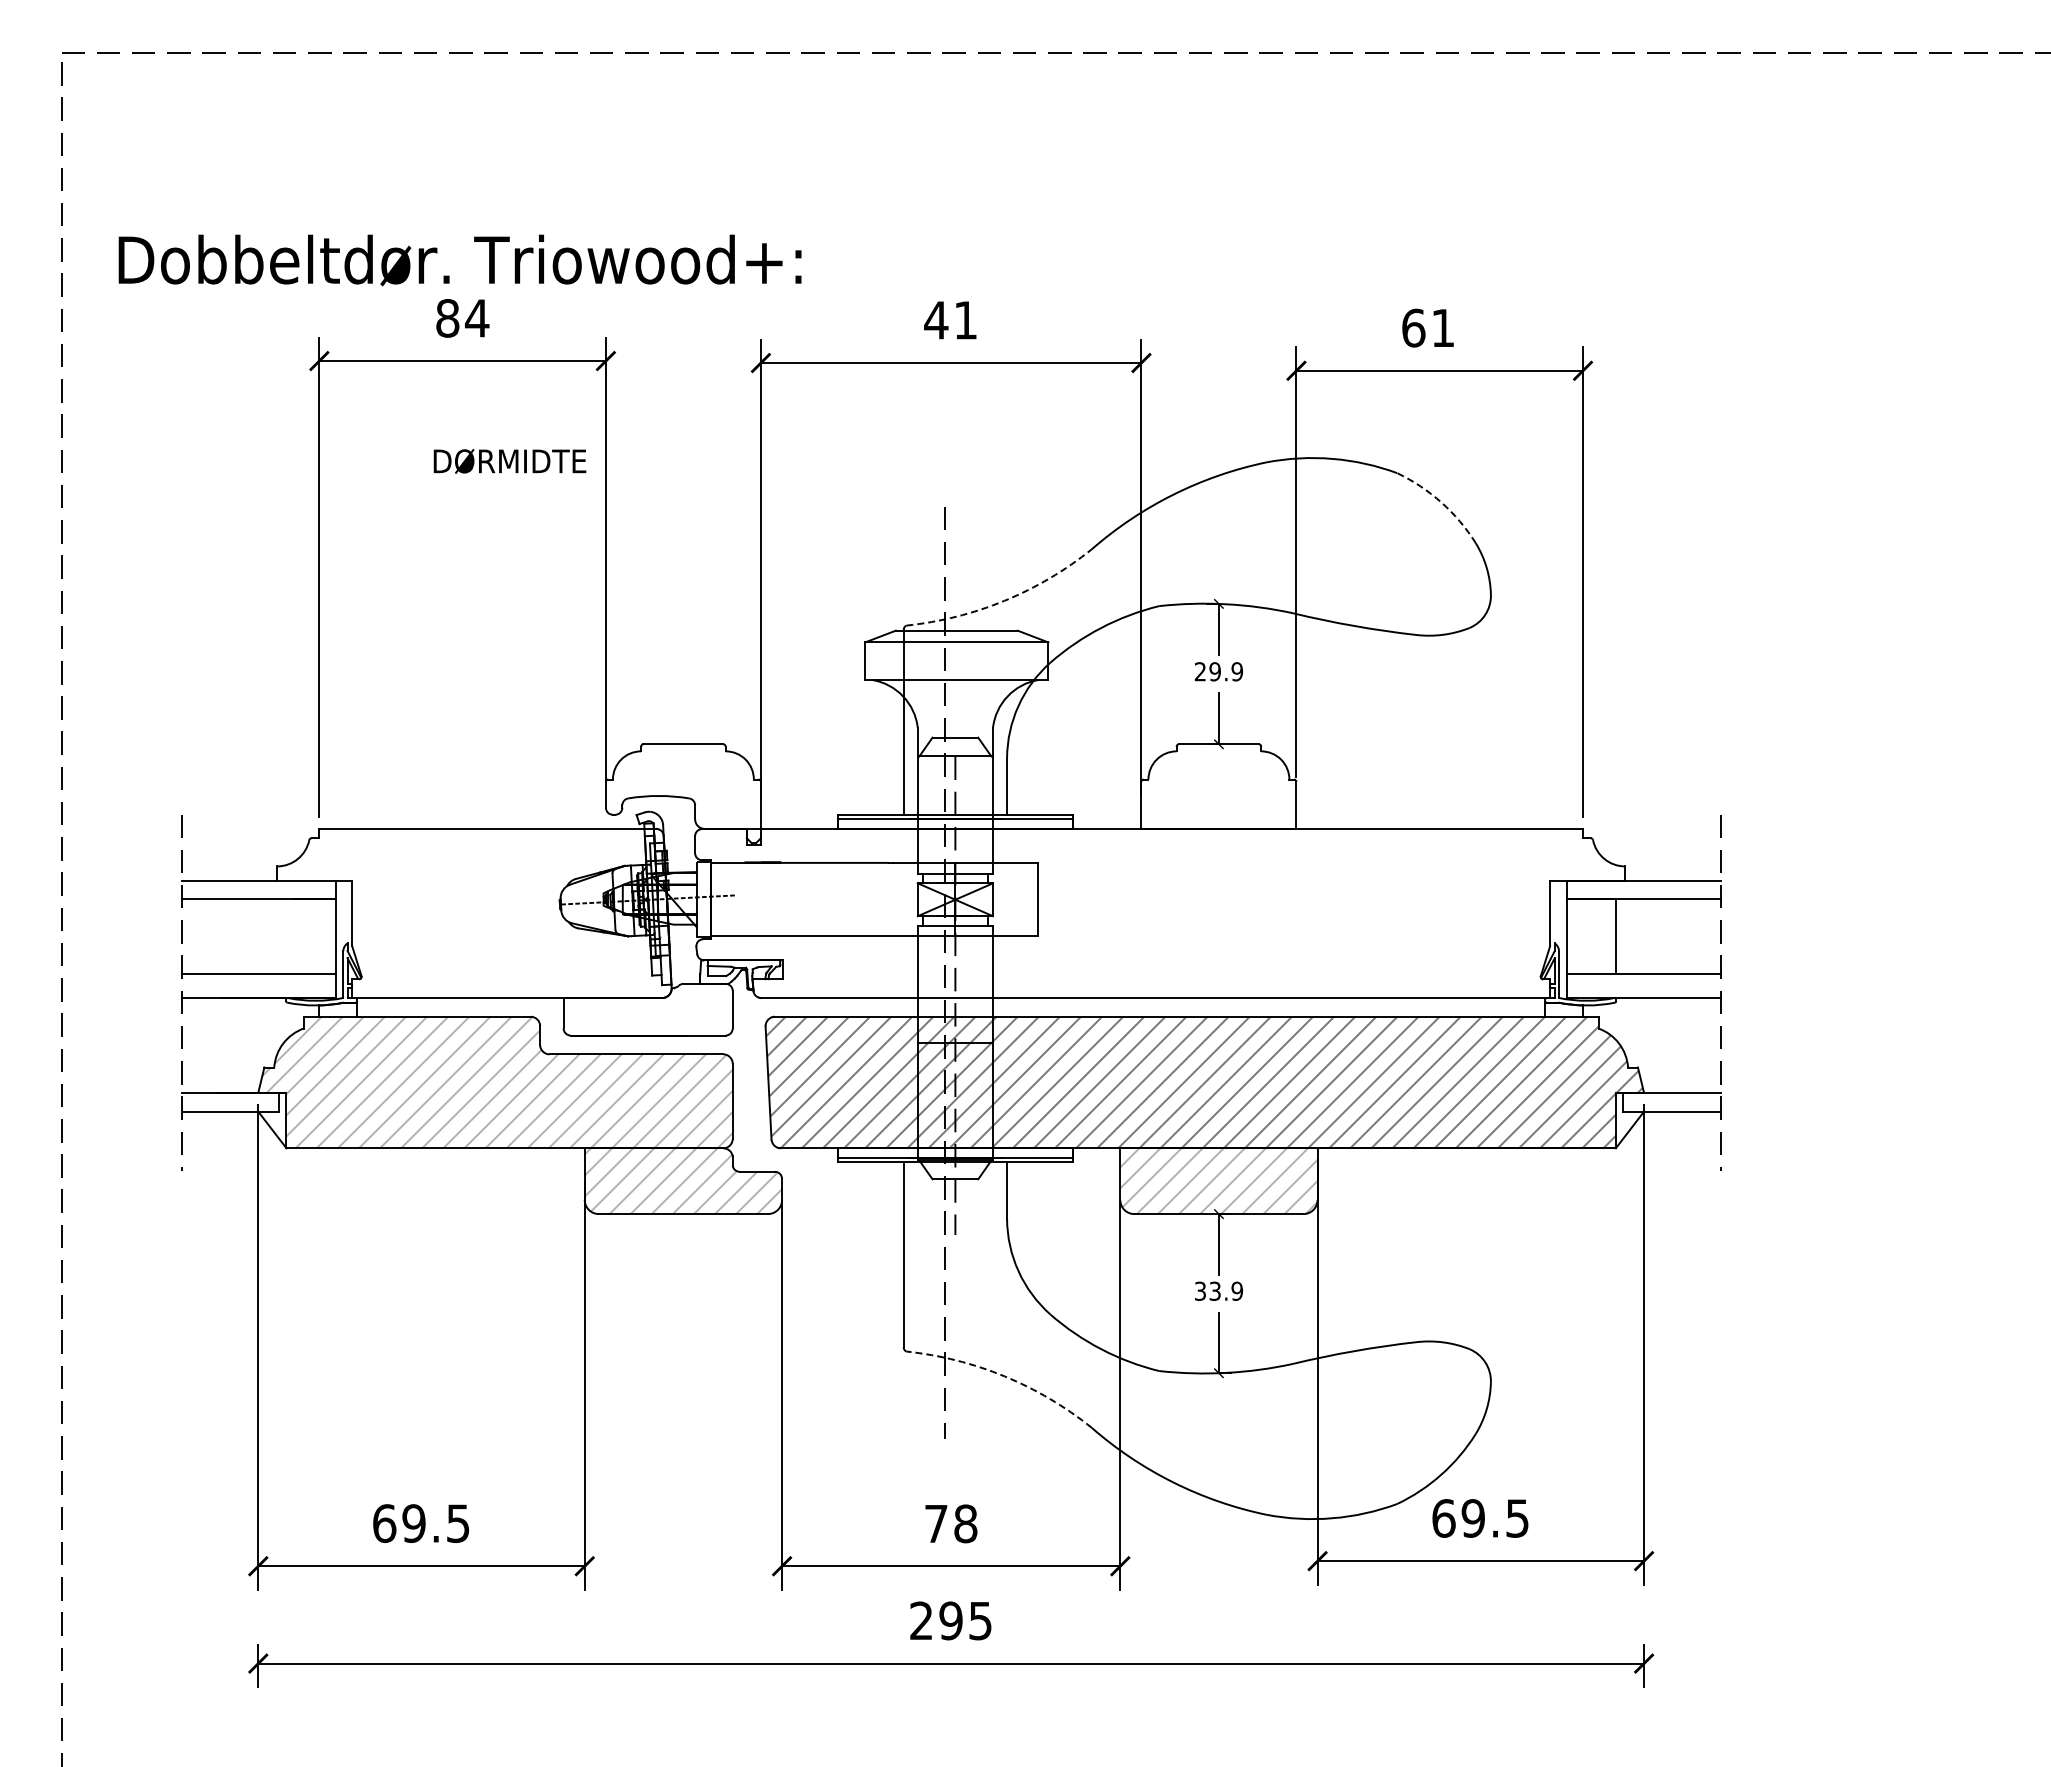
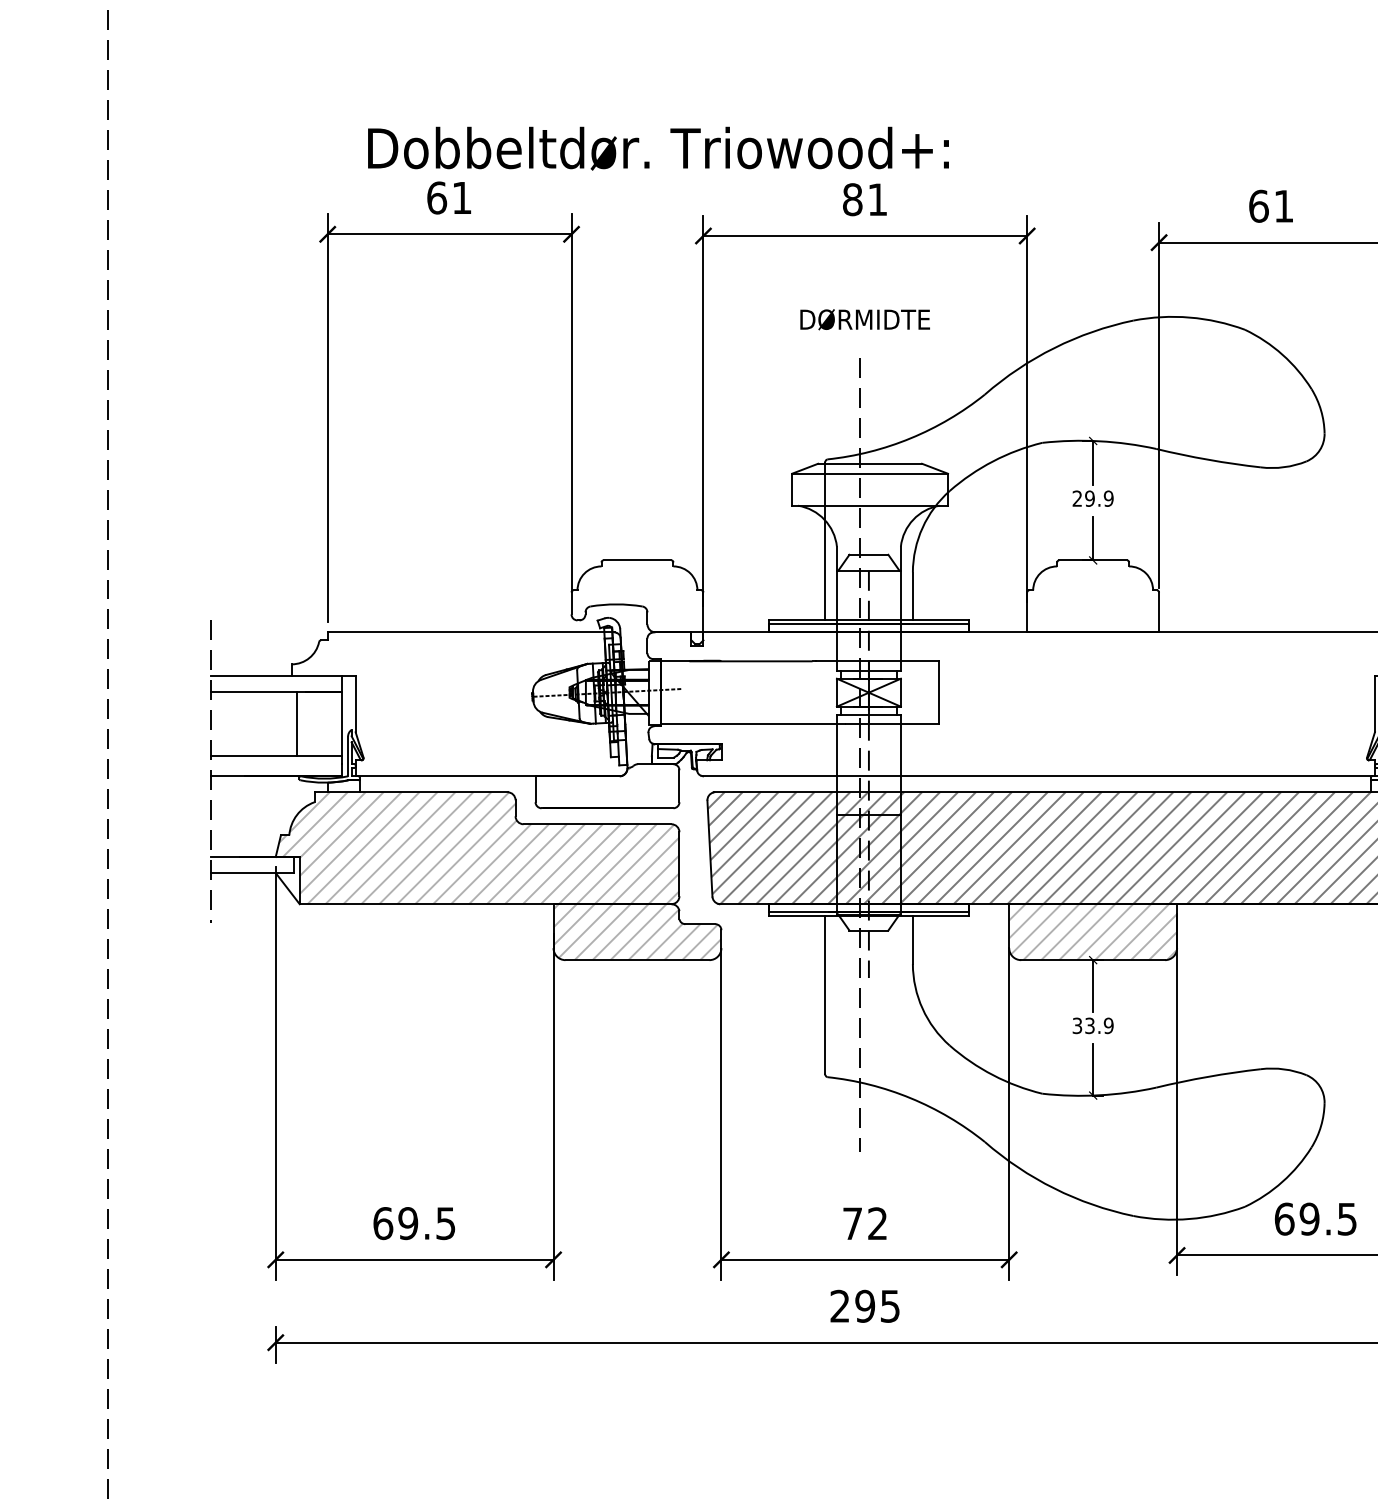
text: (459, 260) -> (657, 148), moved
text: (462, 318) -> (449, 198), 84 -> 61
text: (936, 320) -> (852, 199), 41 -> 81
text: (509, 460) -> (864, 318), moved
arc: (1441, 502) -> (1282, 354), dashed -> solid
arc: (1004, 600) -> (910, 438), dashed -> solid
line: (282, 936) -> (296, 723), added
arc: (1004, 1376) -> (910, 1098), dashed -> solid
text: (965, 1523) -> (877, 1223), 78 -> 72

